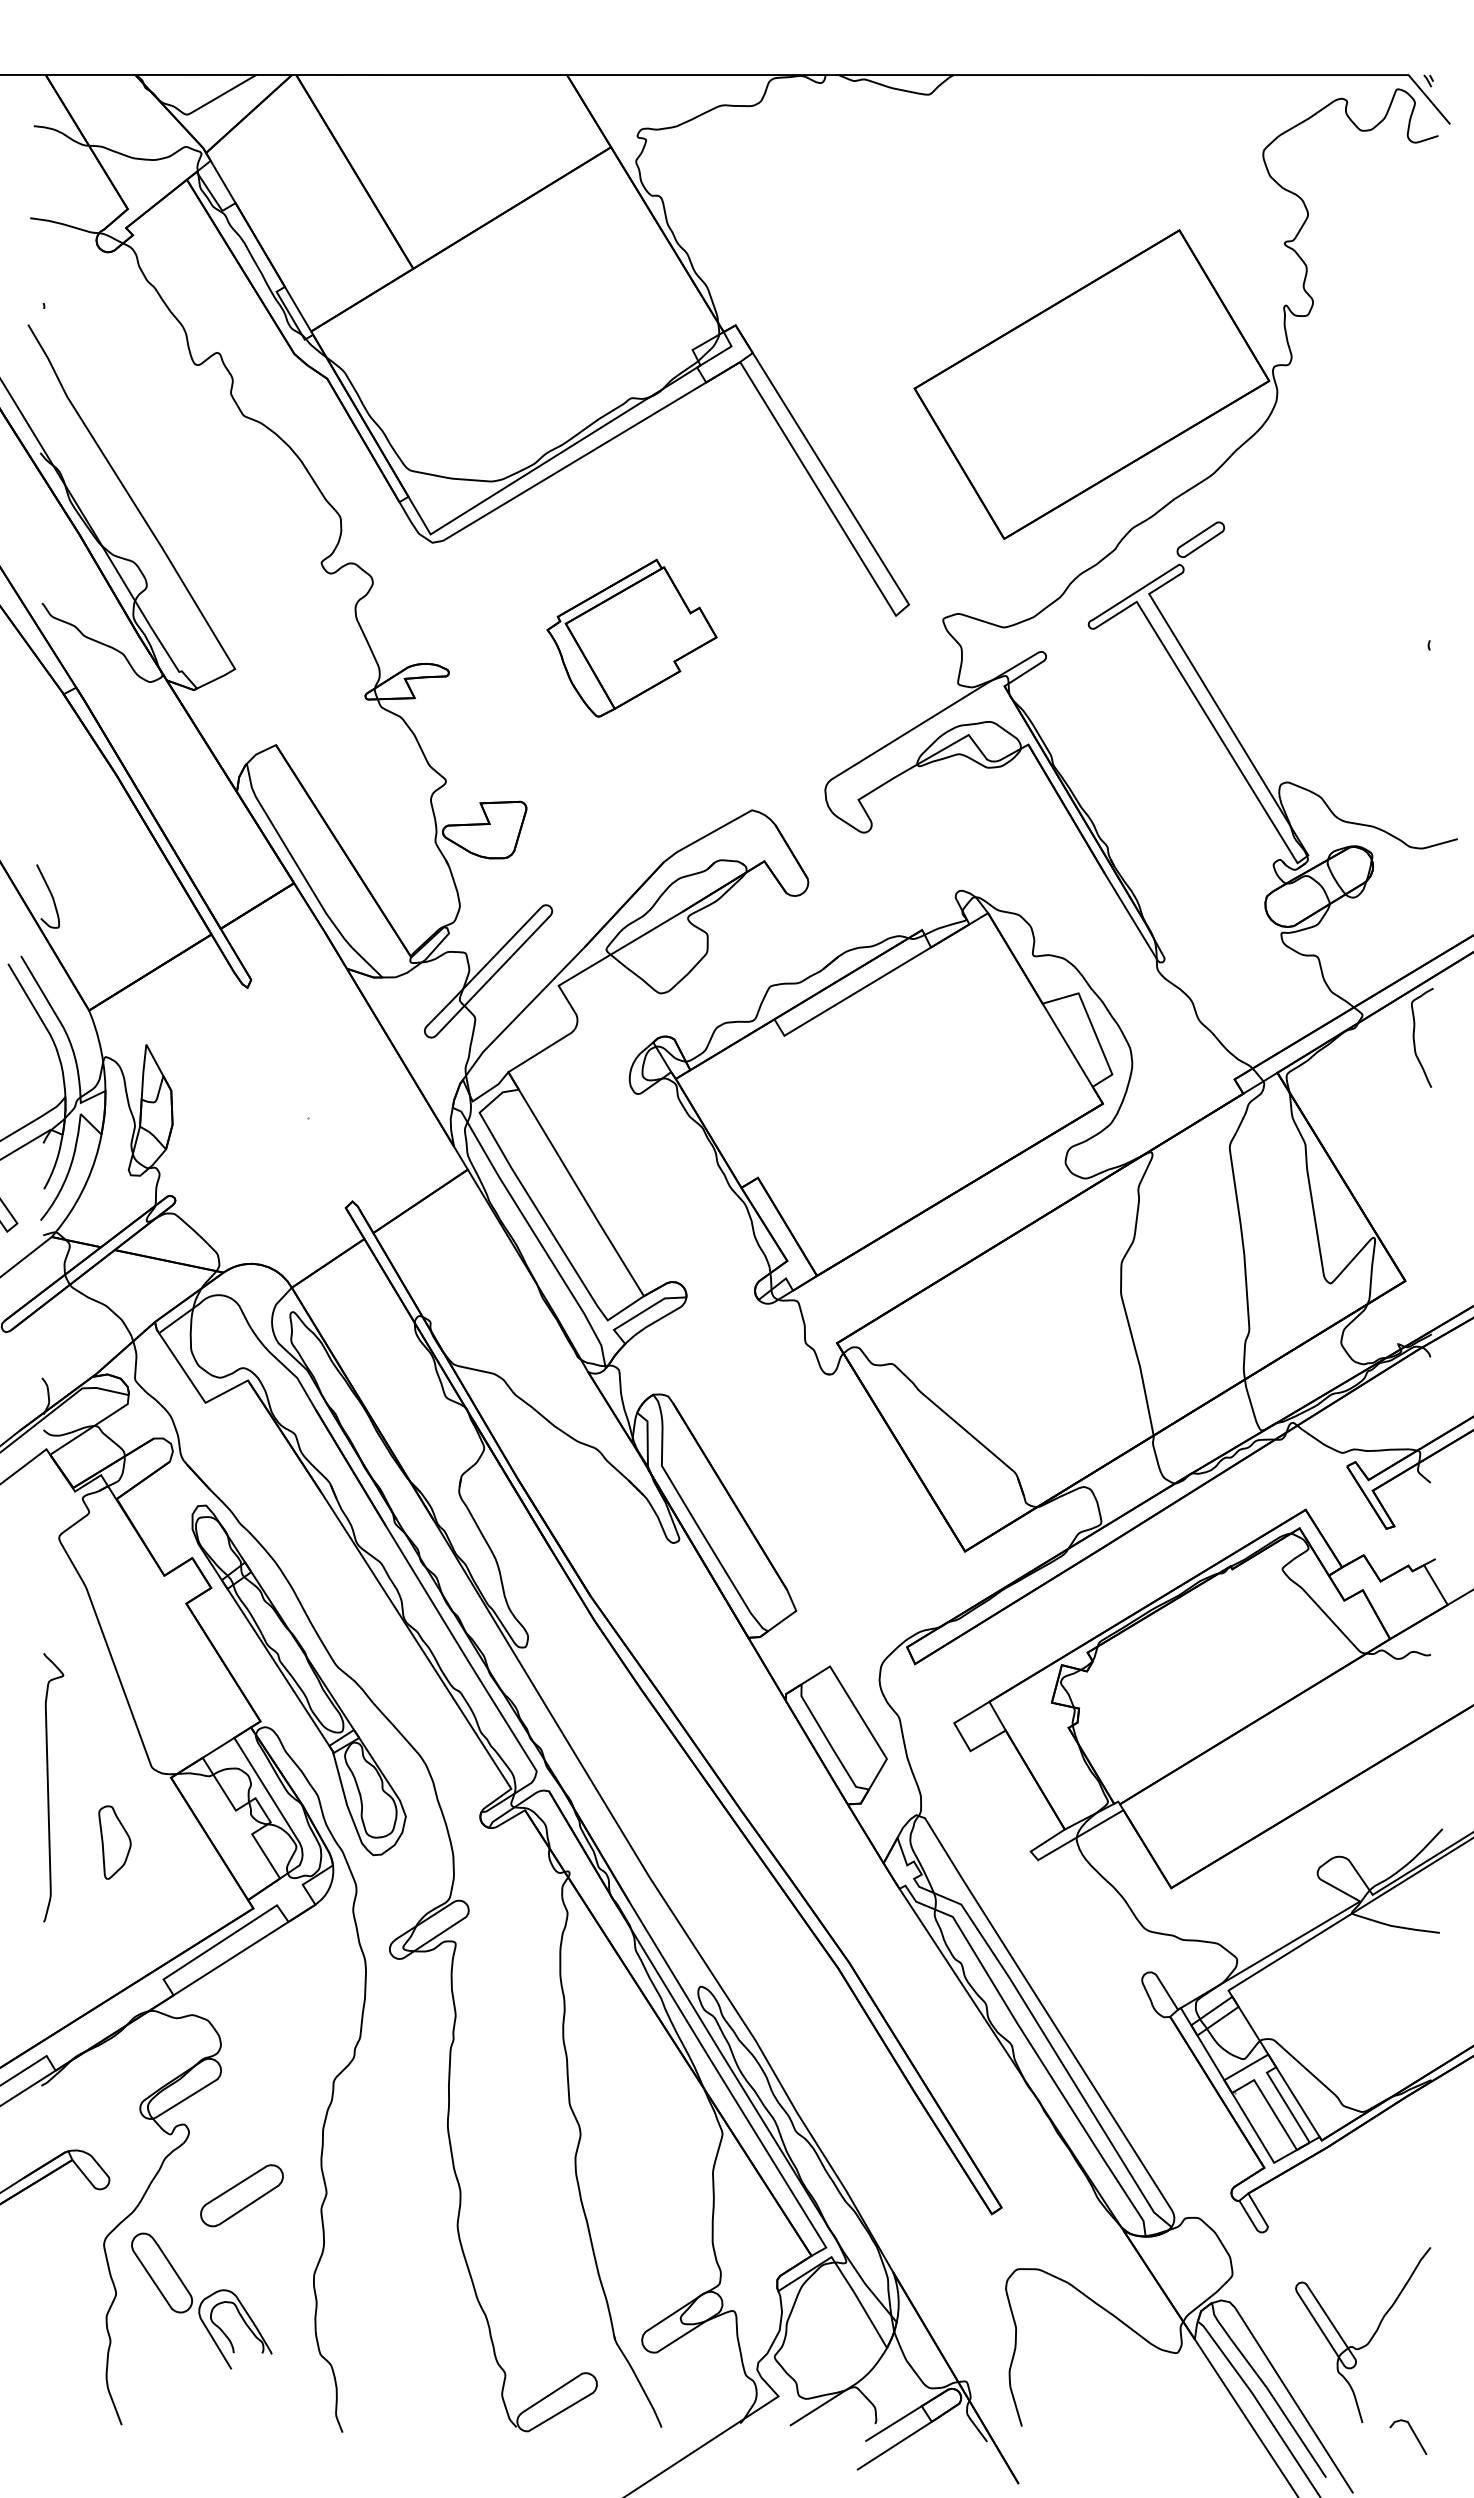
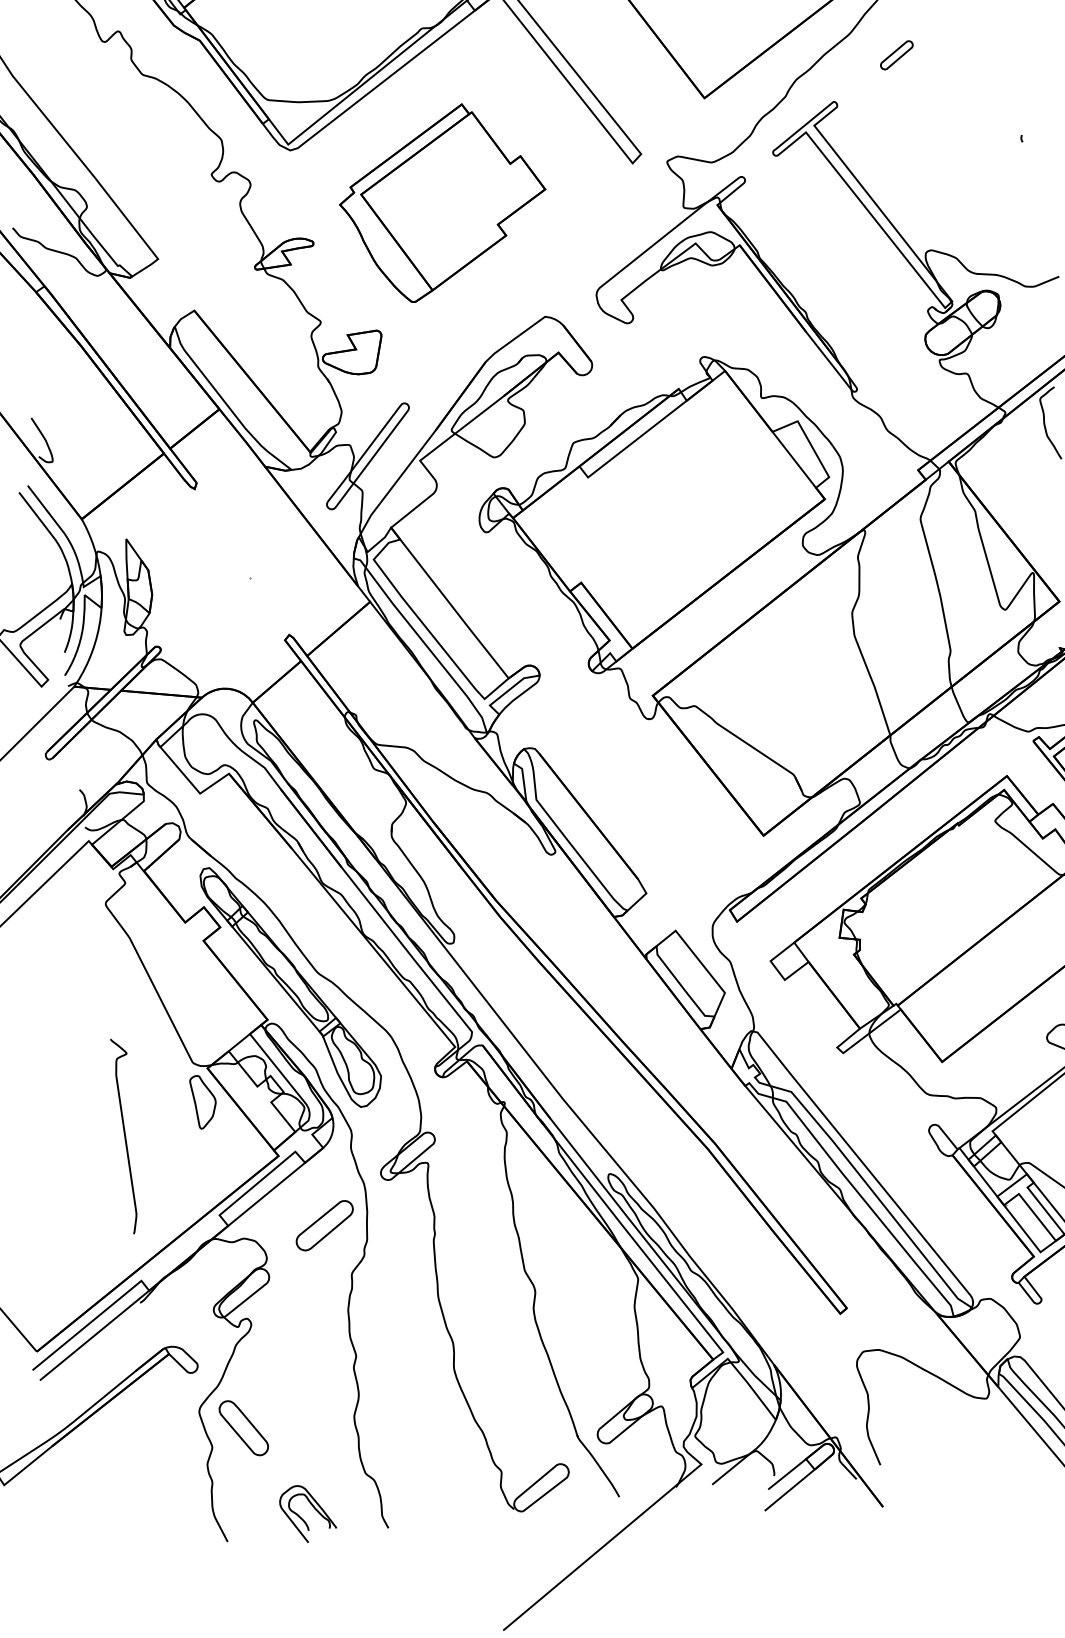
part: (1200, 539) -> (896, 55), moved
part: (631, 637) -> (442, 201), size x1.67
curve: (48, 1787) -> (125, 1136), moved
part: (114, 1842) -> (203, 1101), moved
part: (241, 2195) -> (324, 1225), moved
part: (227, 2335) -> (302, 1518), moved

